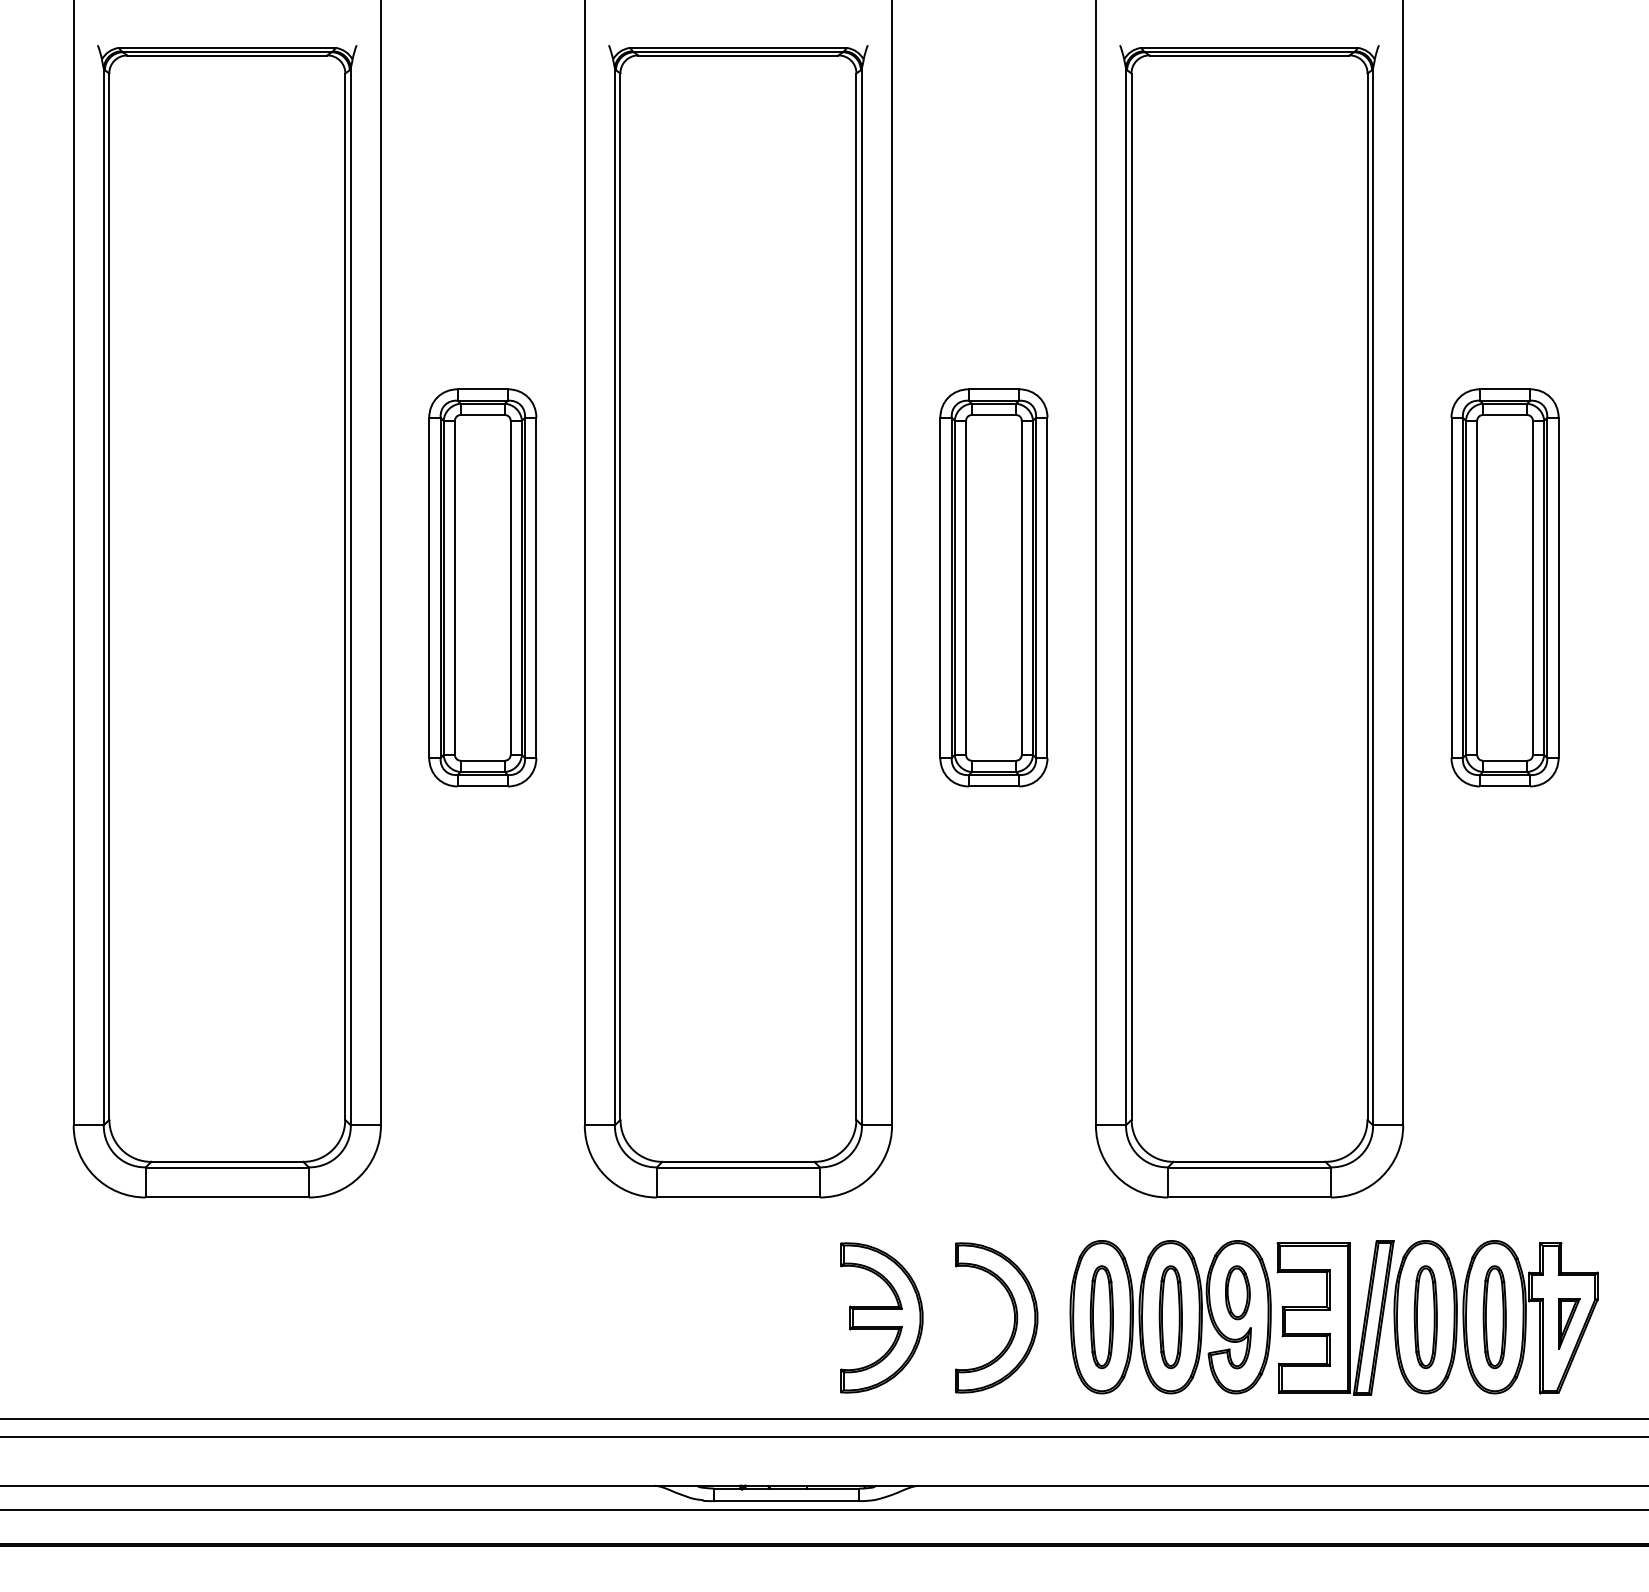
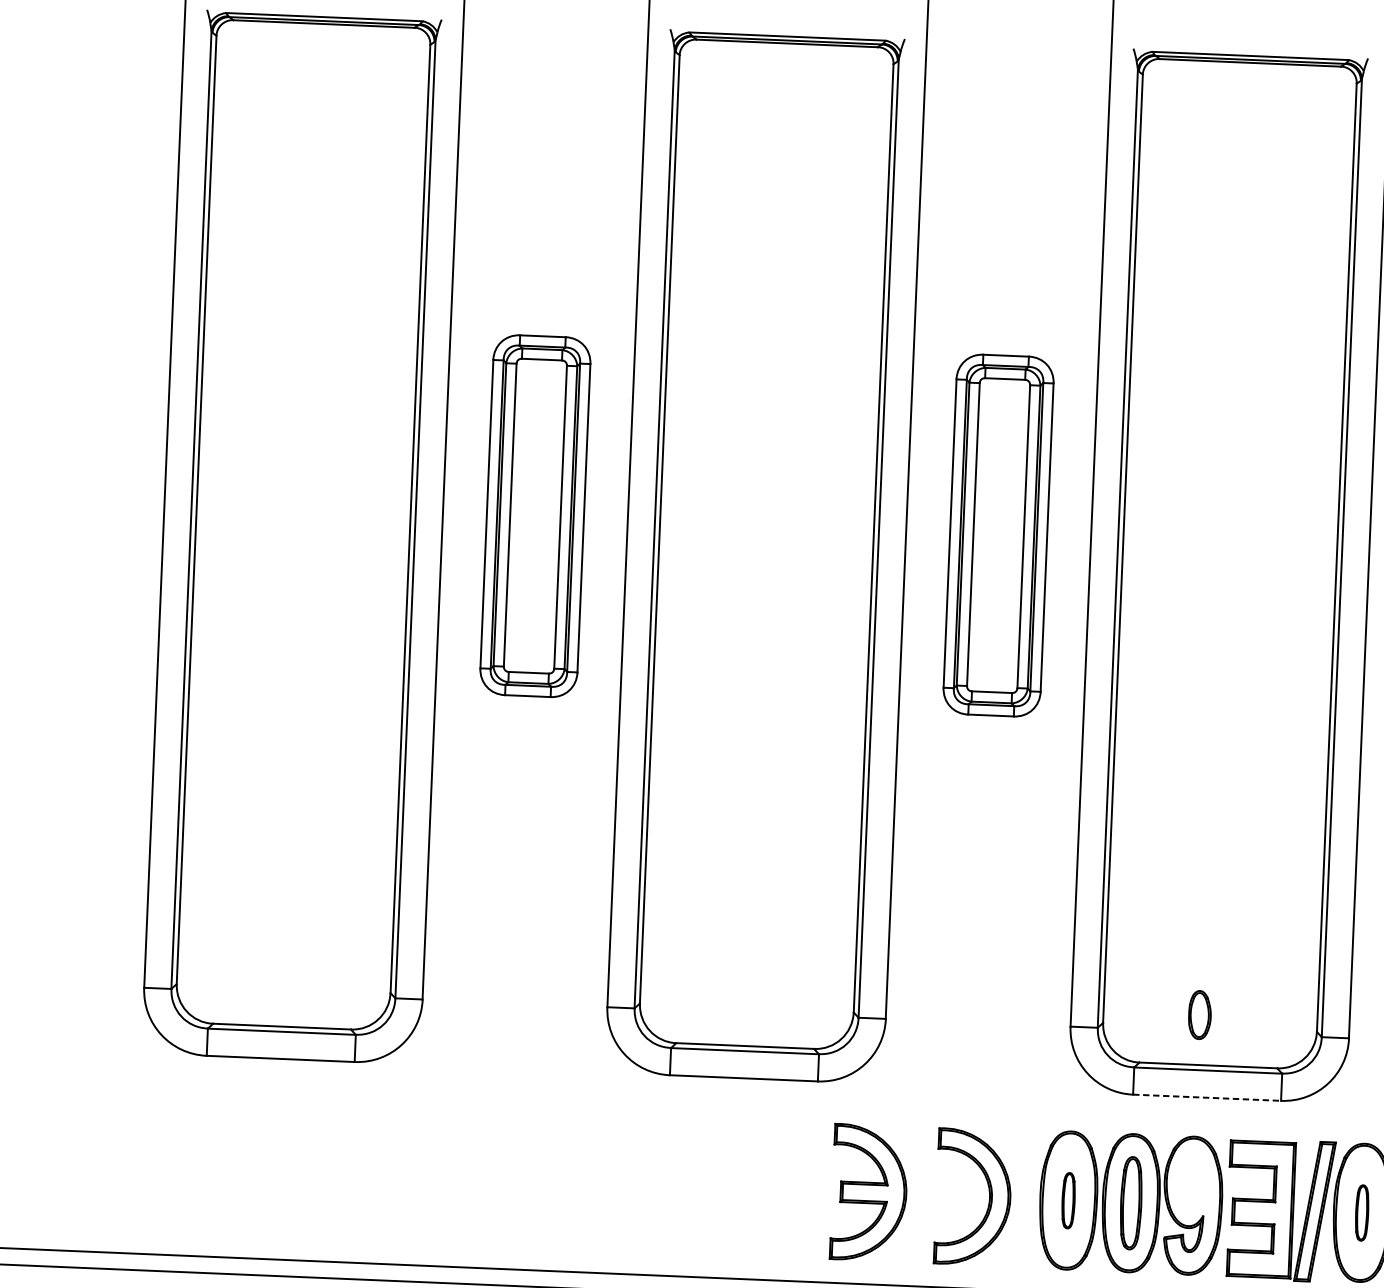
line: (1249, 1197) -> (1207, 1097), solid -> dashed
part: (1237, 1292) -> (1199, 1014), moved
part: (1101, 1317) -> (1068, 1200), size x0.6
part: (1425, 1317) -> (1361, 1213), size x0.6

